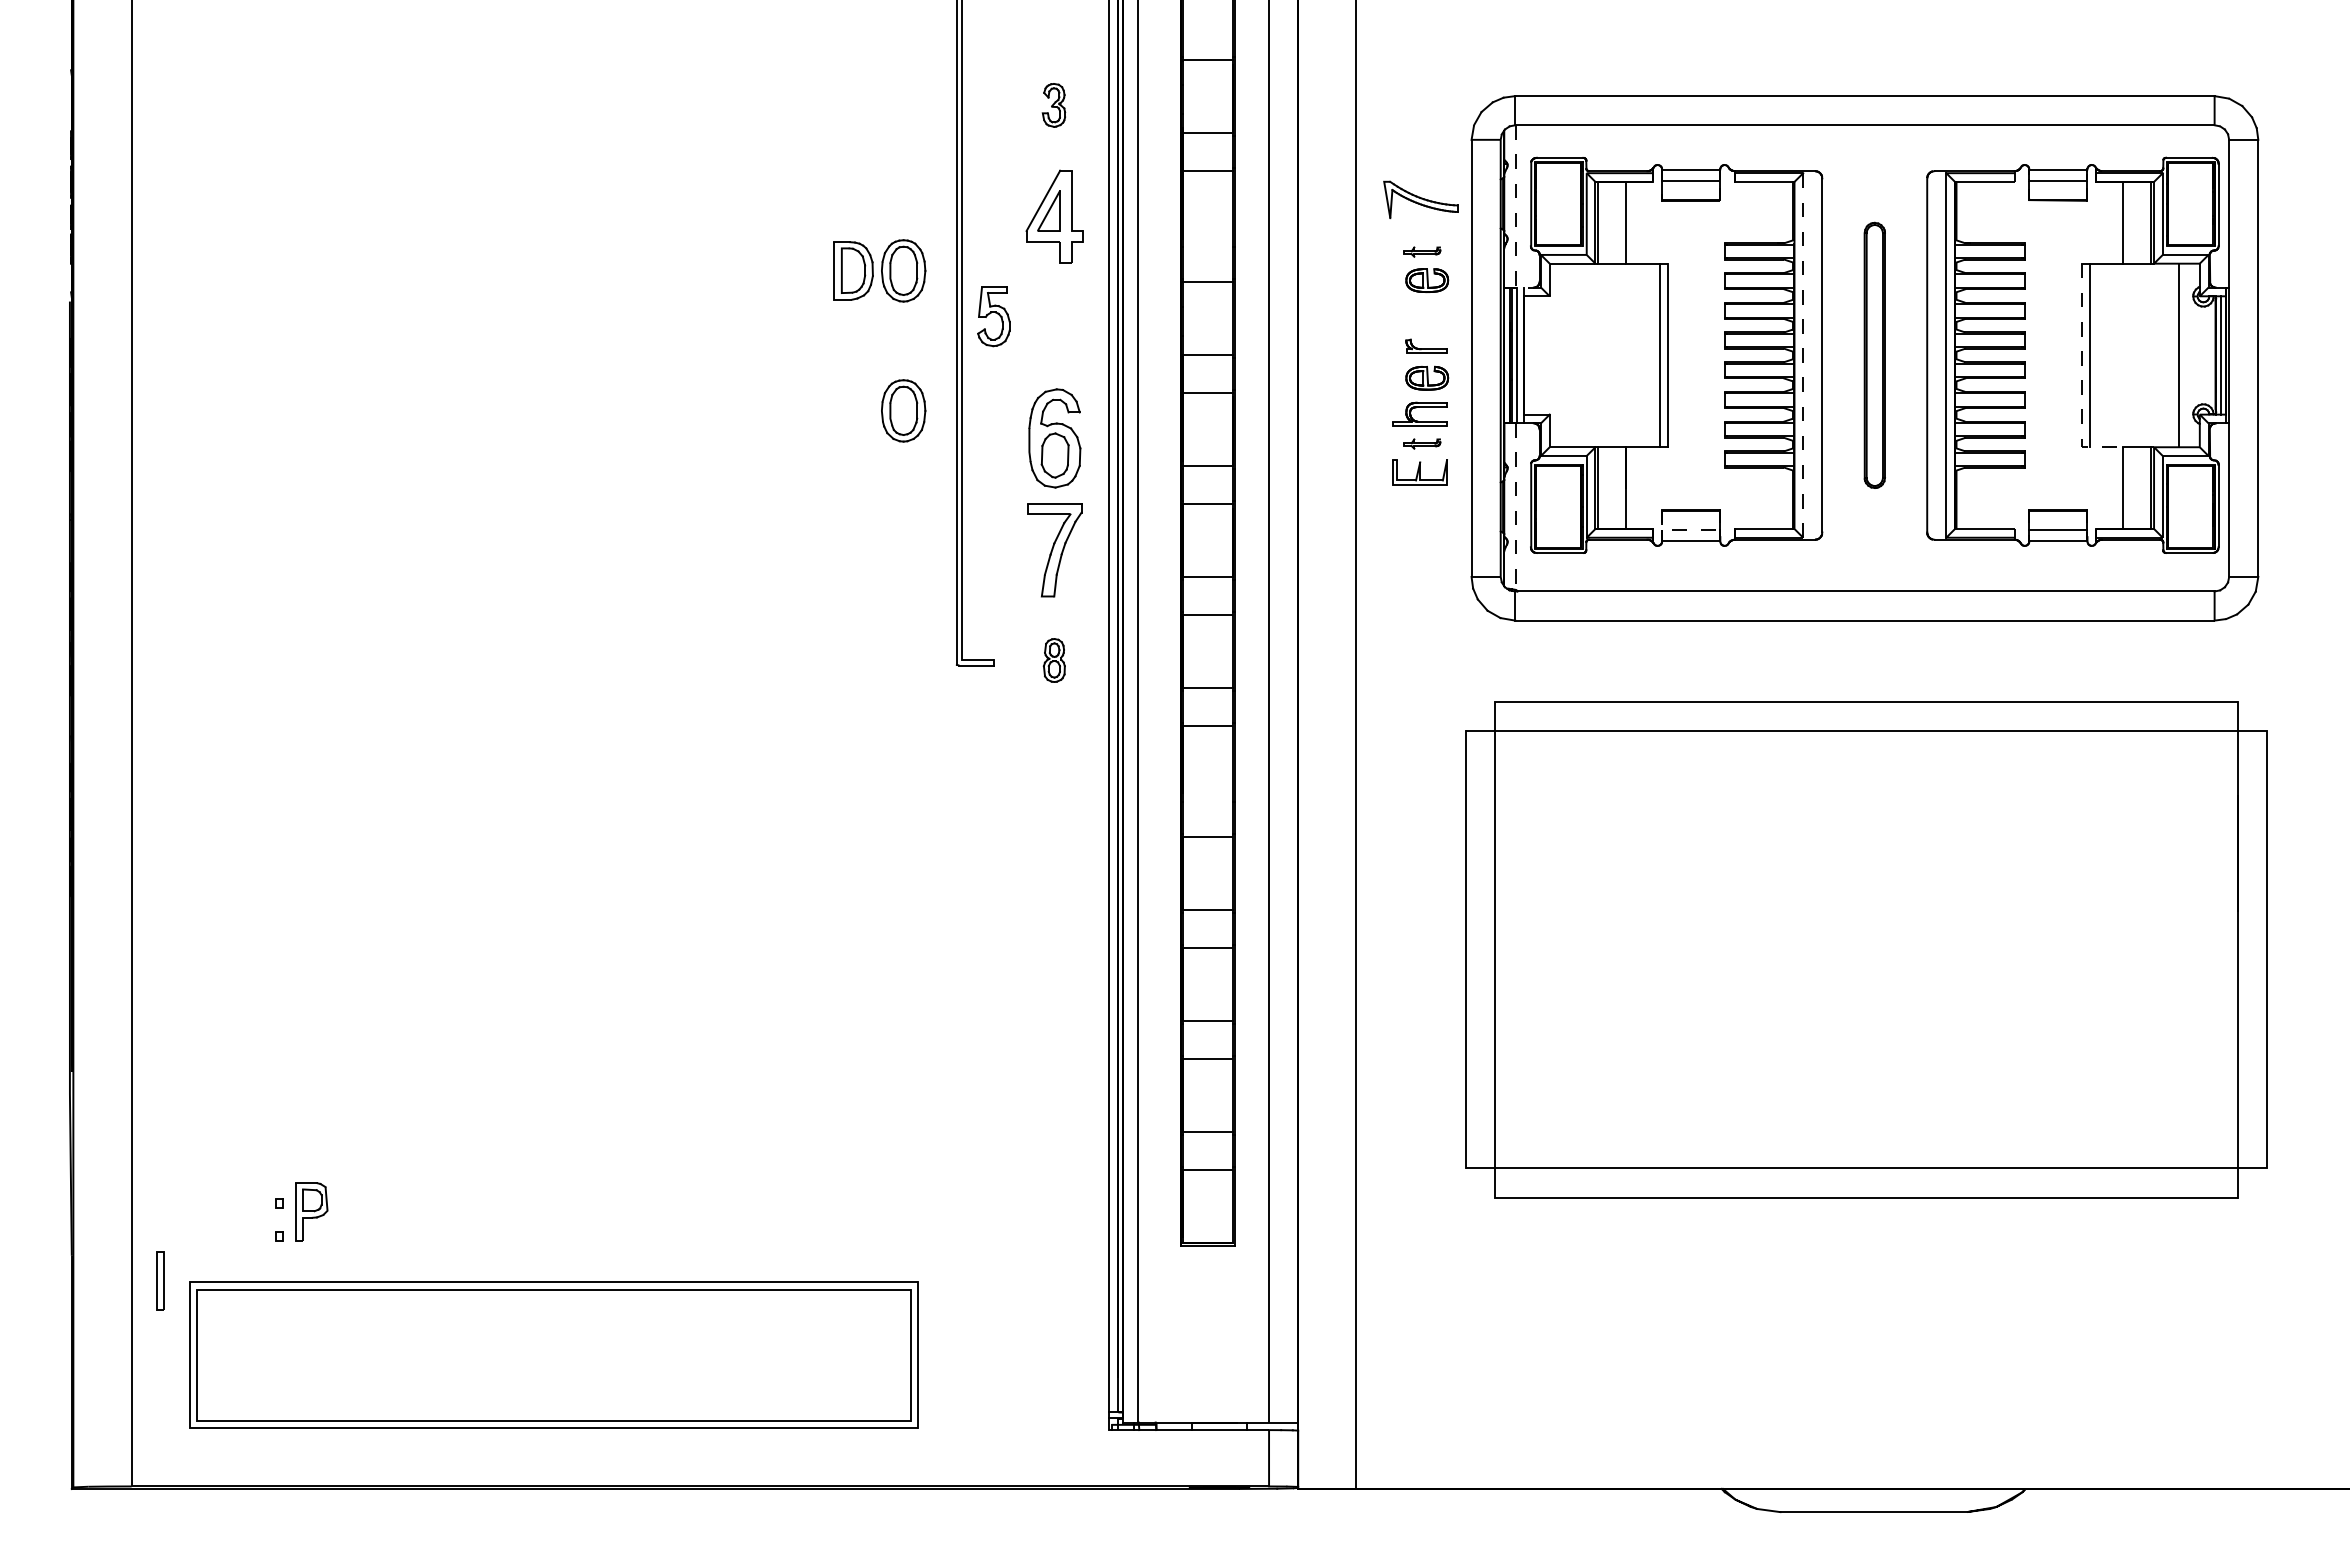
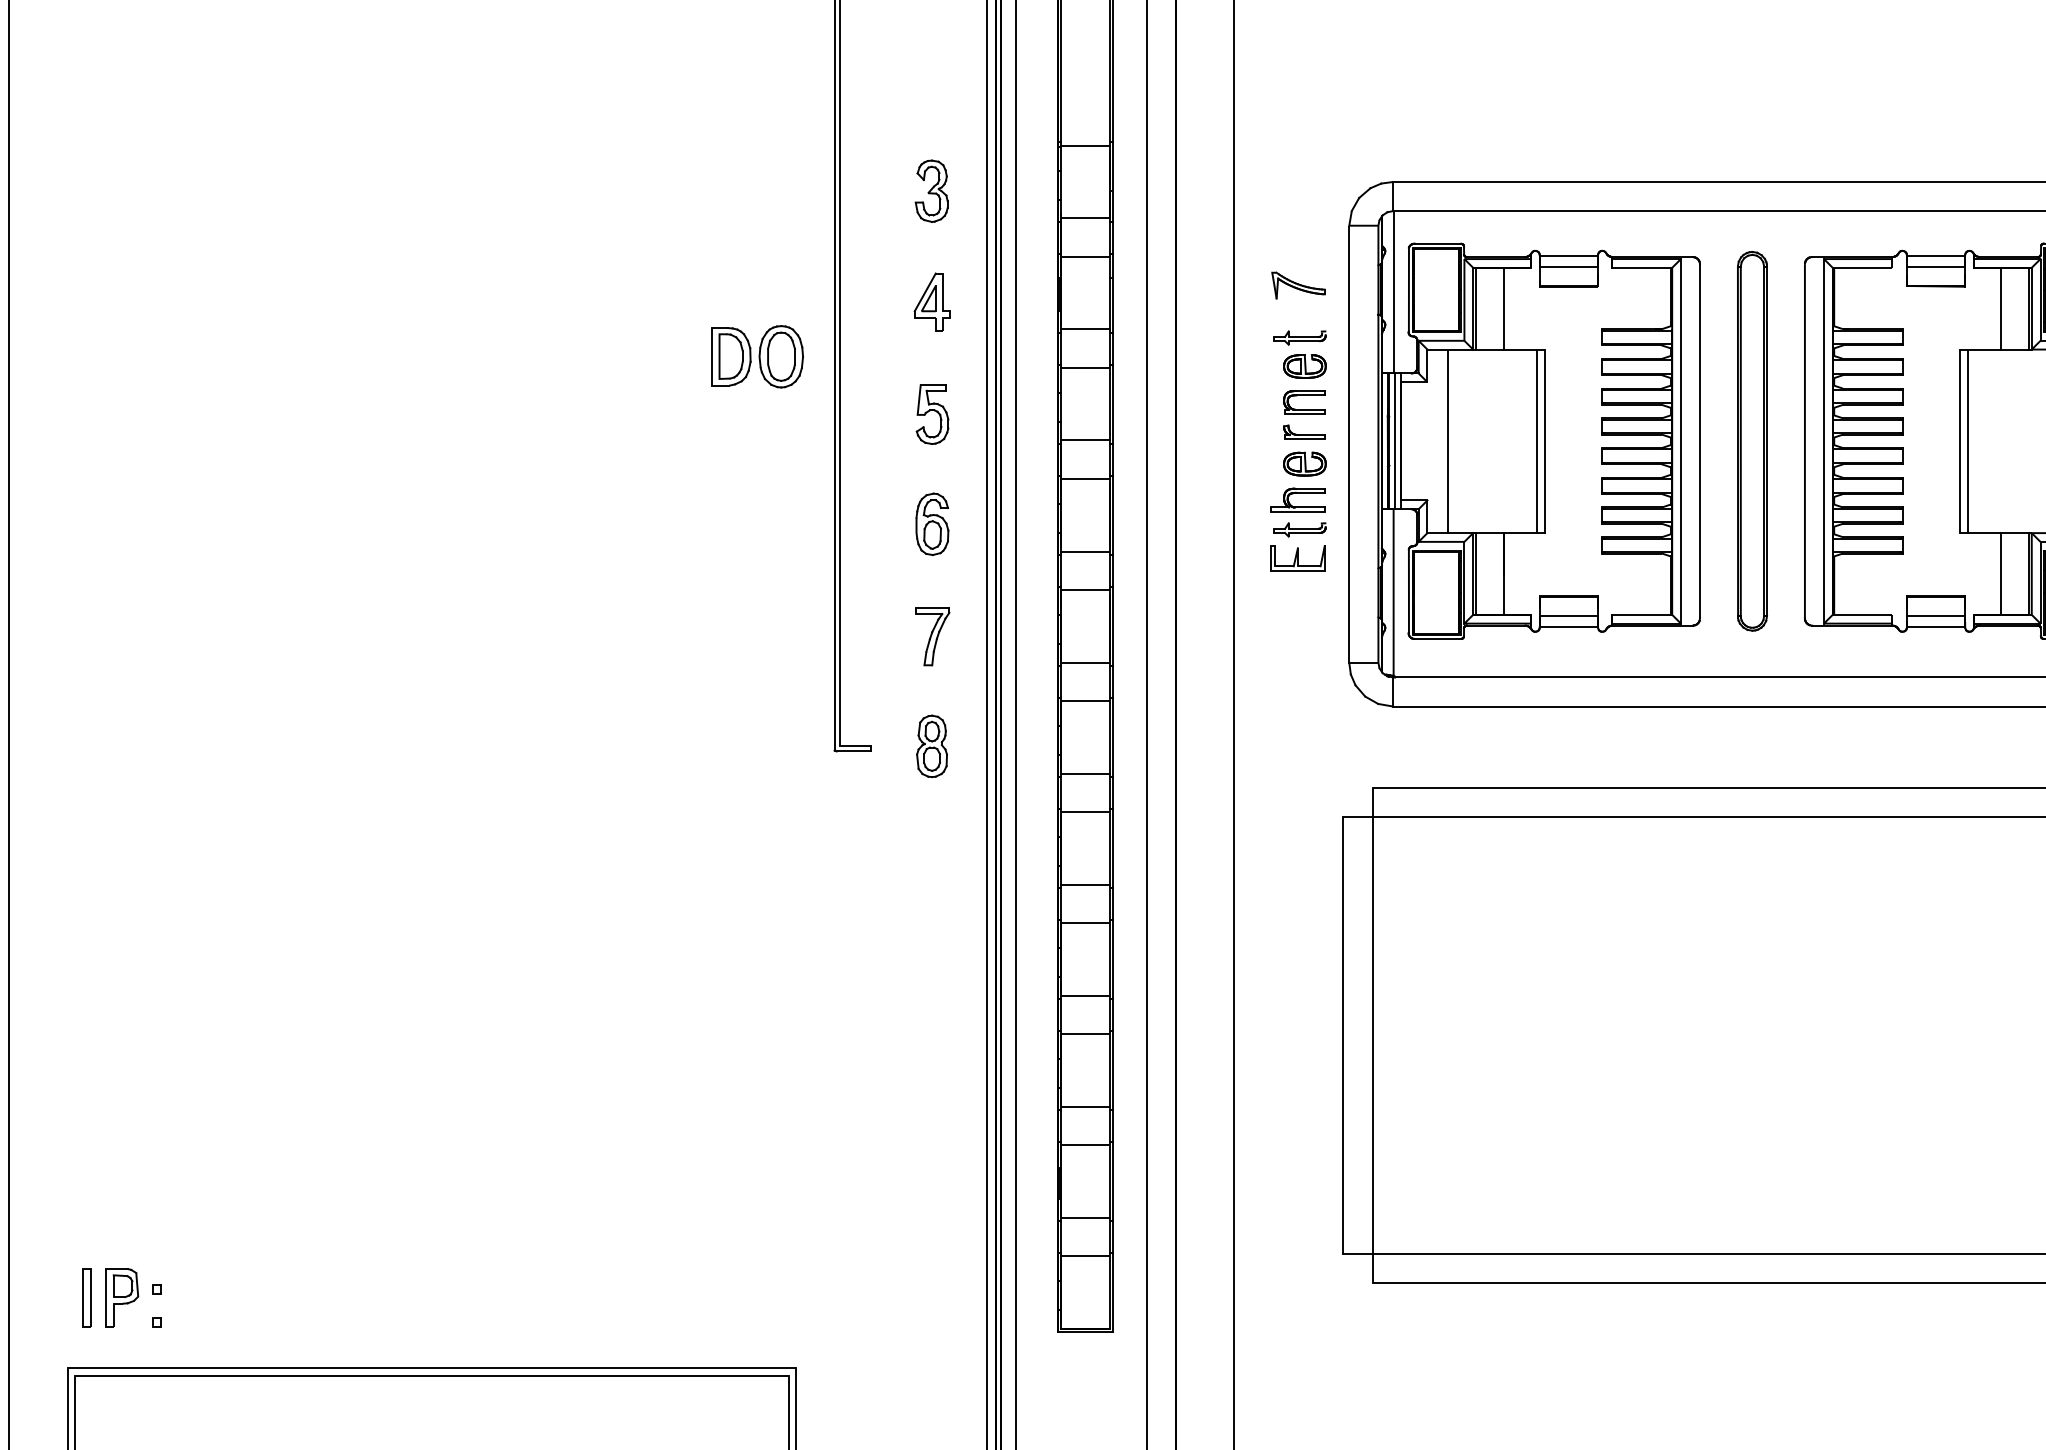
part: (1053, 105) -> (931, 191), size x1.43
part: (1420, 199) -> (1298, 285), size x0.71
part: (1054, 215) -> (932, 301), size x0.62
line: (1515, 215) -> (1393, 301), dashed -> solid
line: (1207, 243) -> (1085, 329), added
part: (1421, 251) -> (1299, 337), size x1.43
part: (1426, 309) -> (1304, 395), added
part: (993, 316) -> (932, 414), moved
line: (1803, 354) -> (1681, 440), dashed -> solid
line: (1570, 355) -> (1448, 441), added
part: (1874, 355) -> (1752, 441), size x1.43
line: (2081, 377) -> (1959, 463), dashed -> solid
part: (903, 410) -> (781, 496), removed
part: (1054, 438) -> (932, 524), size x0.62
part: (1421, 443) -> (1299, 529), size x1.43
line: (1515, 508) -> (1393, 594), dashed -> solid
line: (1680, 529) -> (1558, 615), dashed -> solid
part: (1054, 550) -> (932, 636), size x0.62
part: (1054, 660) -> (932, 746), size x1.43
line: (1207, 798) -> (1085, 884), added
part: (311, 1211) -> (122, 1297), moved
part: (160, 1280) -> (87, 1297), moved

